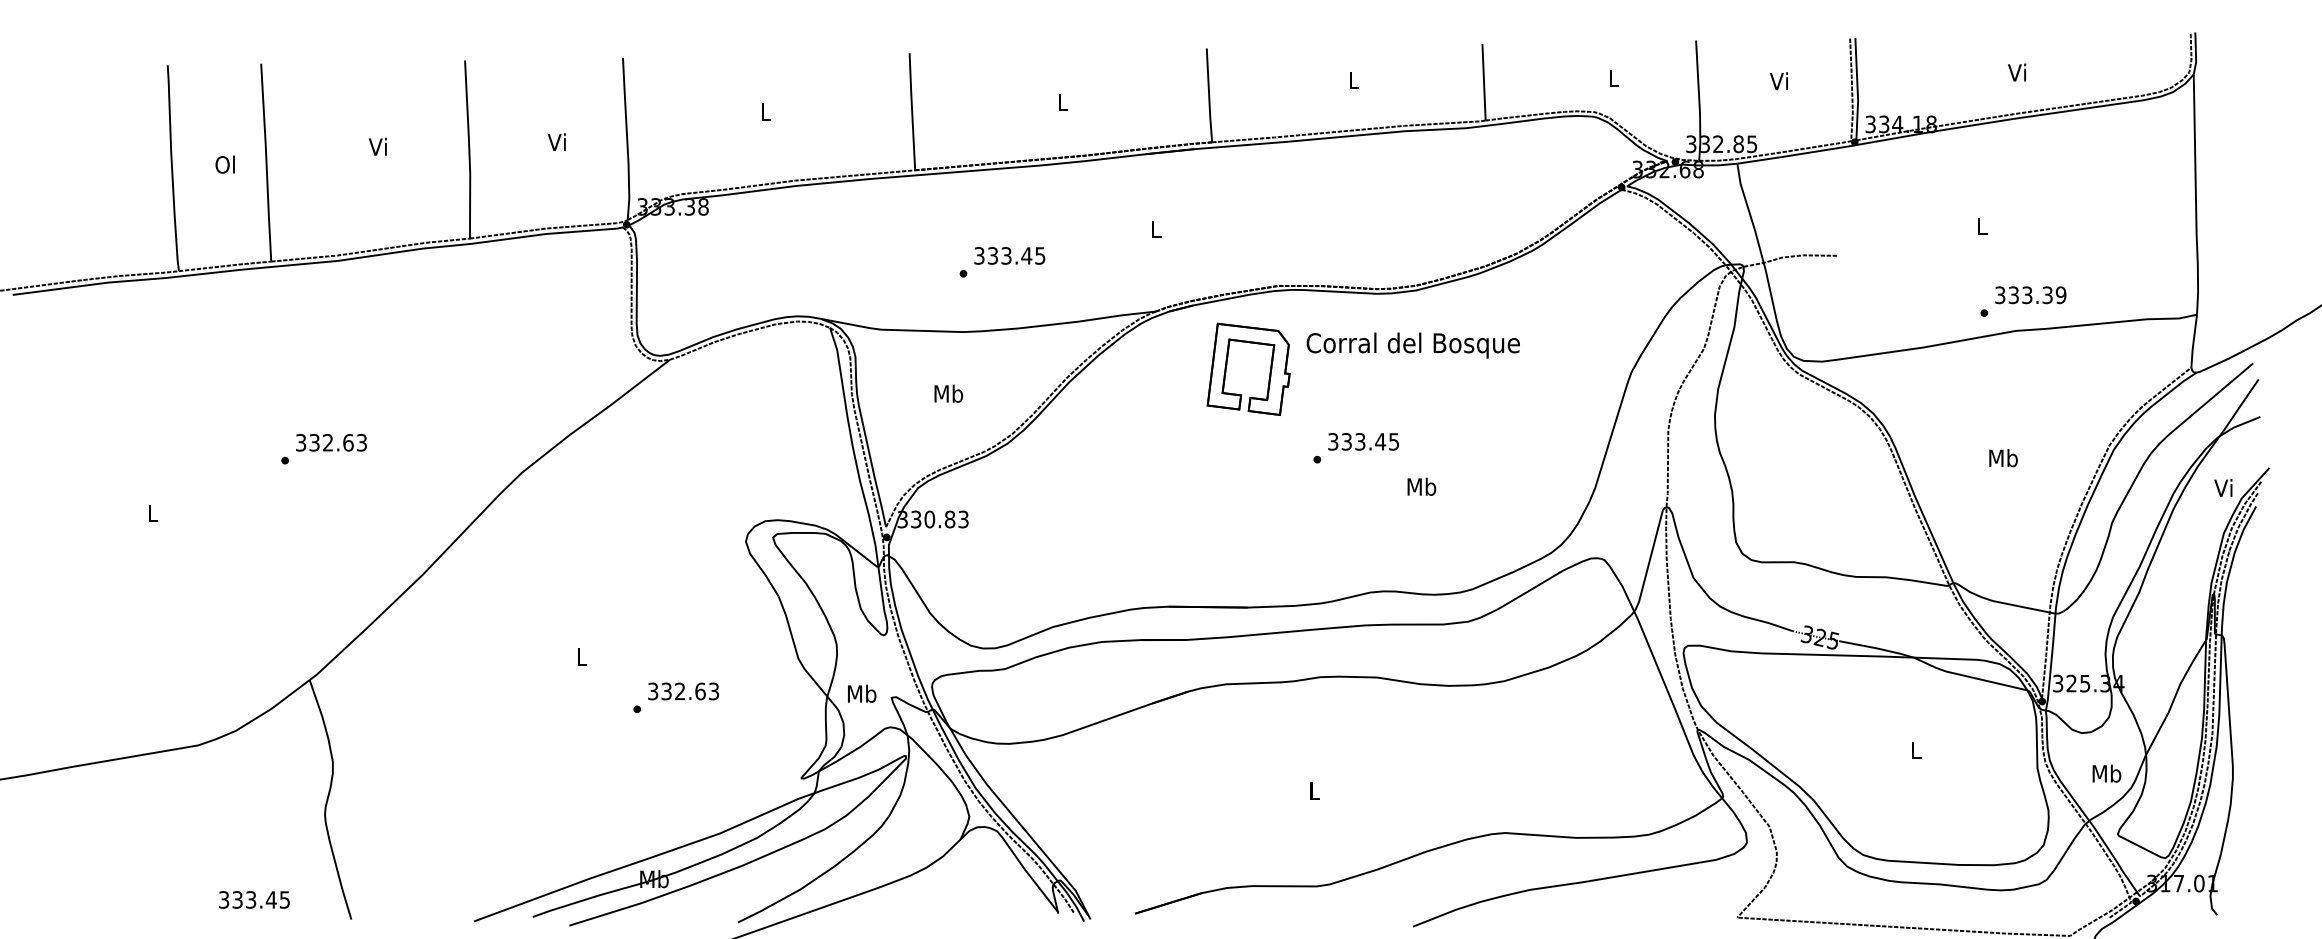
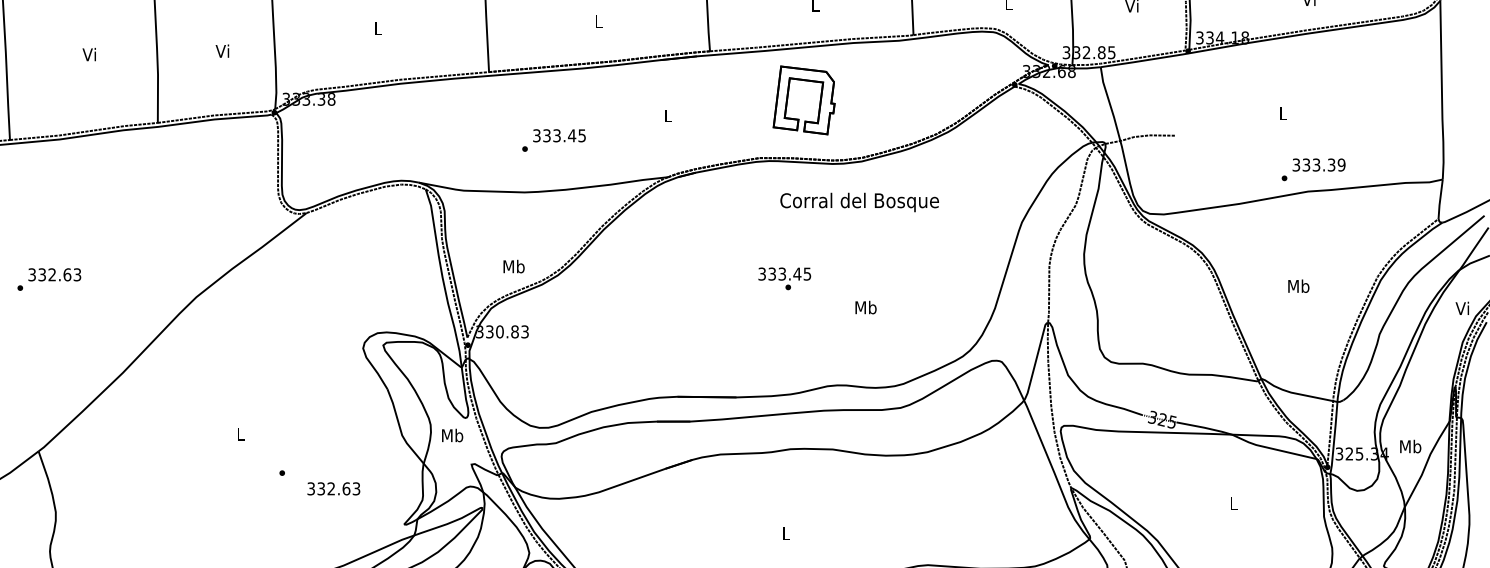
part: (1227, 365) -> (788, 97), moved
text: (948, 393) -> (513, 266), moved
text: (1363, 441) -> (784, 273), moved
text: (683, 691) -> (333, 488), moved
text: (862, 693) -> (452, 435), moved
text: (2106, 773) -> (1410, 446), moved

